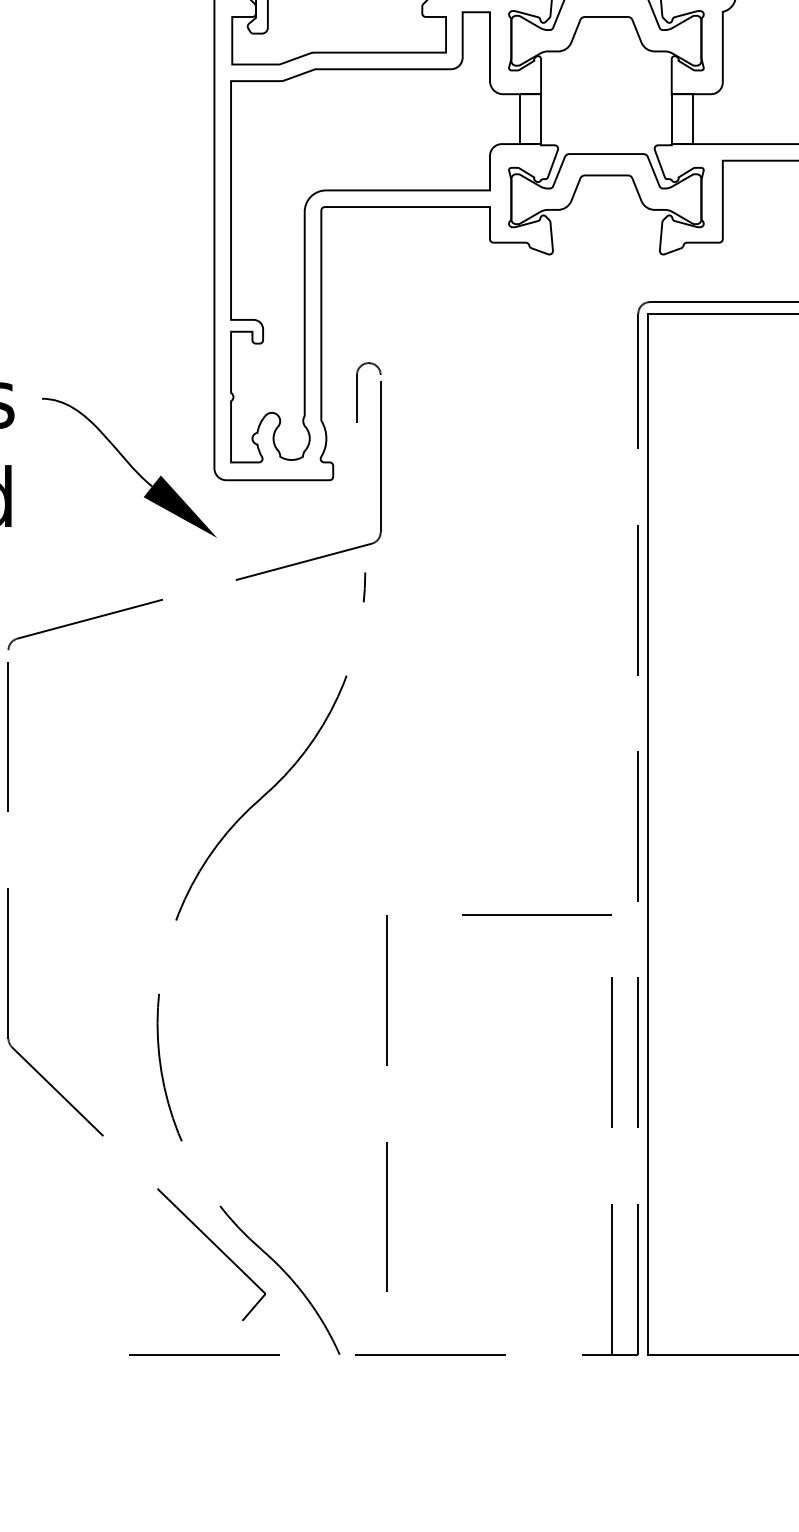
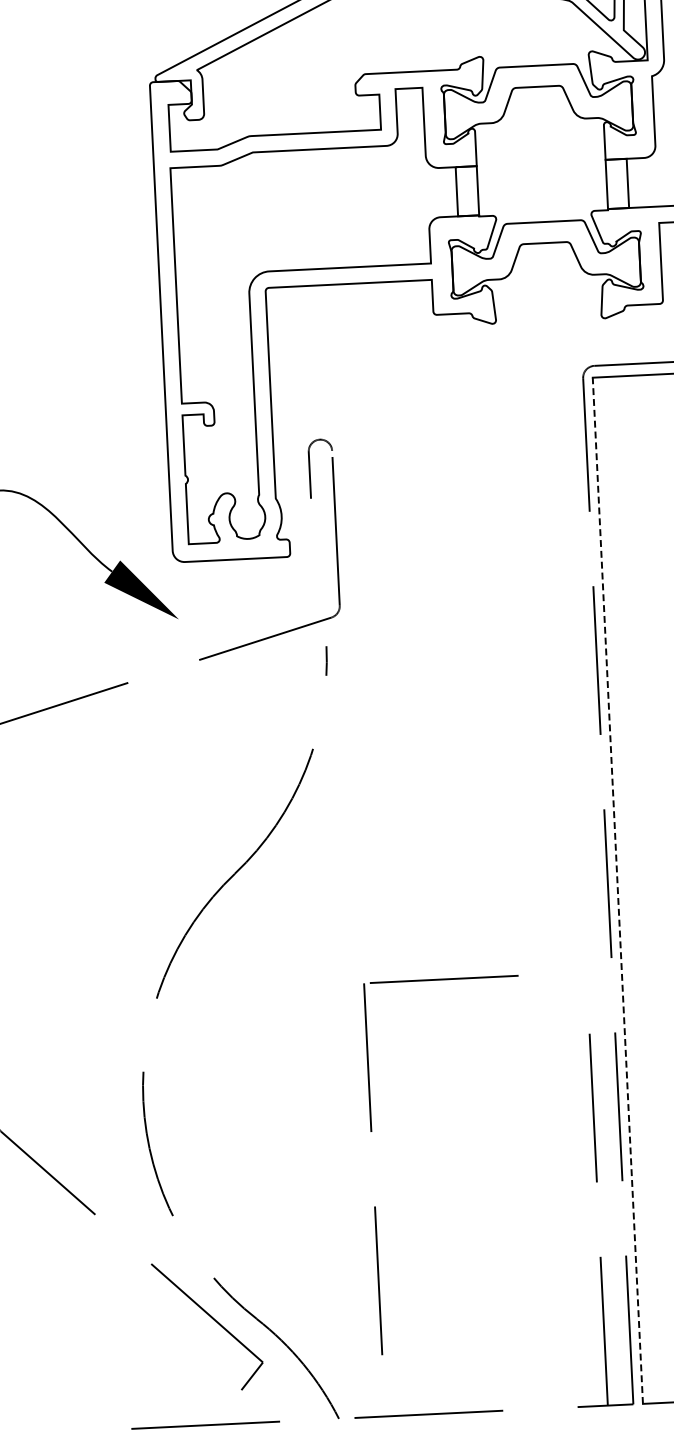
line: (647, 833) -> (617, 890), solid -> dashed
line: (536, 914) -> (443, 978), moved

